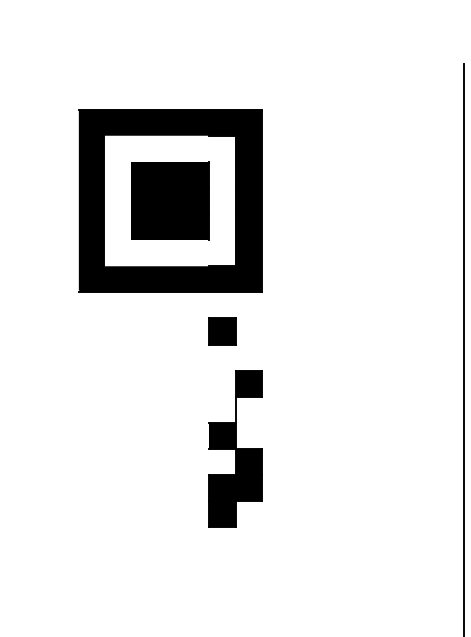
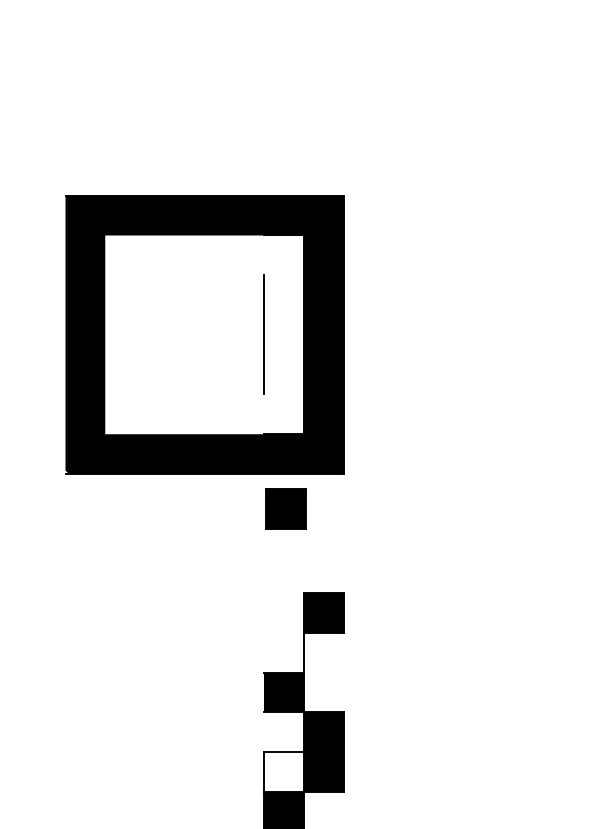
fill: (170, 200) -> (205, 334), removed
part: (222, 331) -> (285, 509), moved
fill: (222, 488) -> (284, 772), removed

